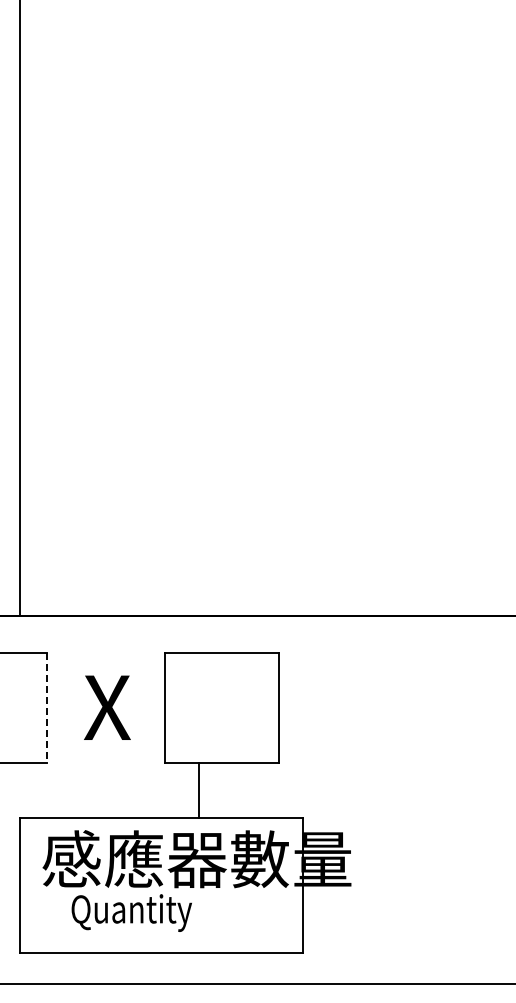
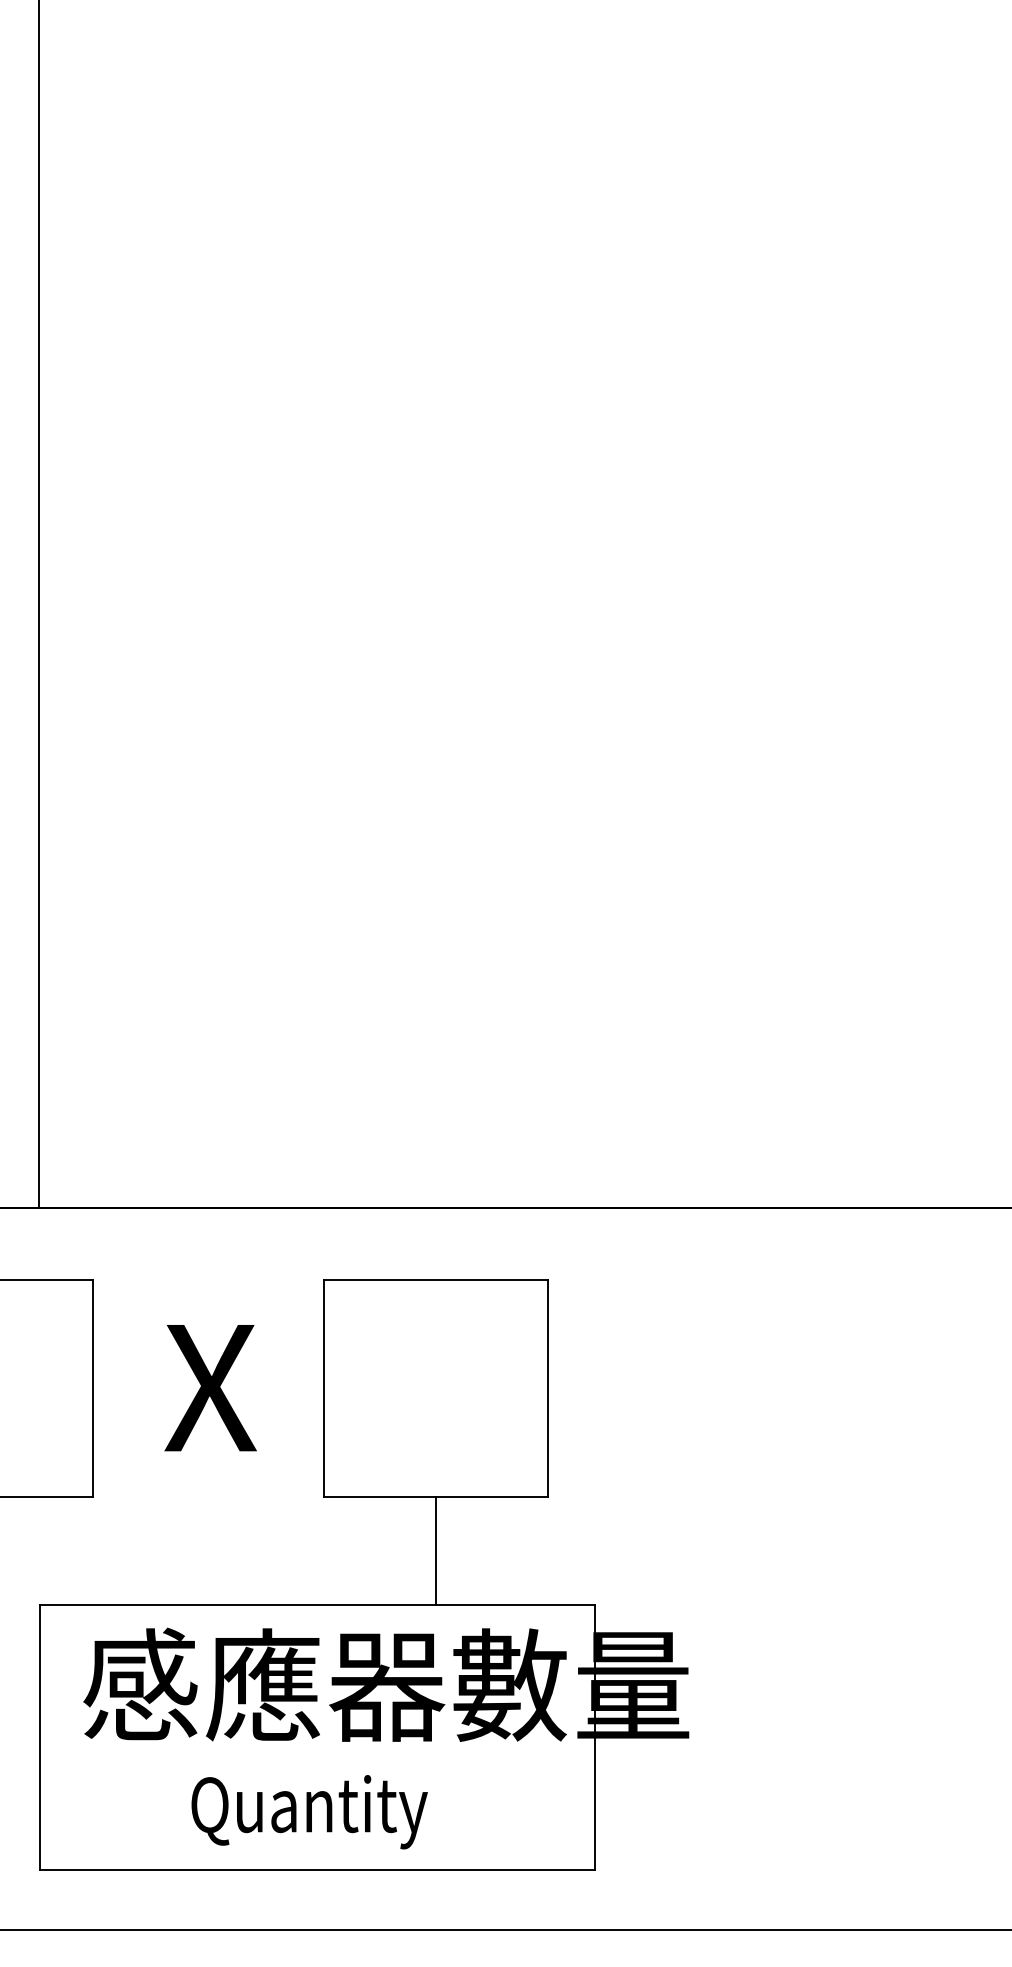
line: (47, 708) -> (93, 1389), dashed -> solid
line: (199, 790) -> (436, 1550), moved
text: (131, 912) -> (308, 1811), moved

